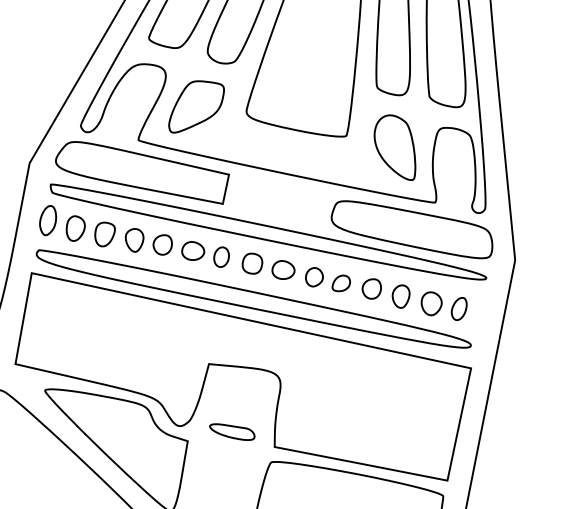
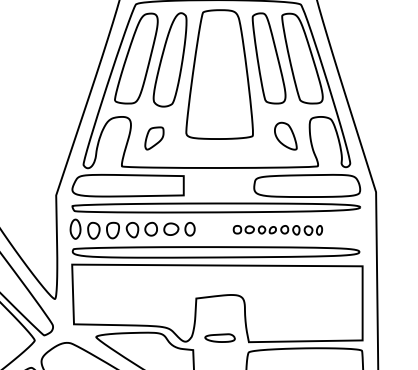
part: (196, 108) -> (154, 138), size x0.6
part: (395, 147) -> (285, 136), size x0.7
part: (353, 286) -> (277, 230), size x0.6

